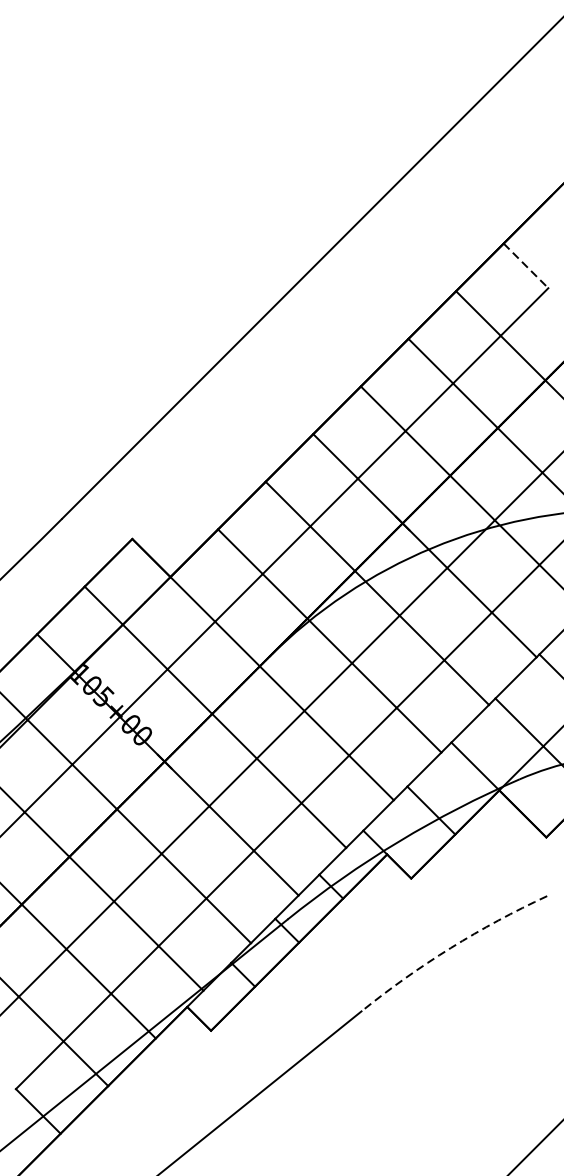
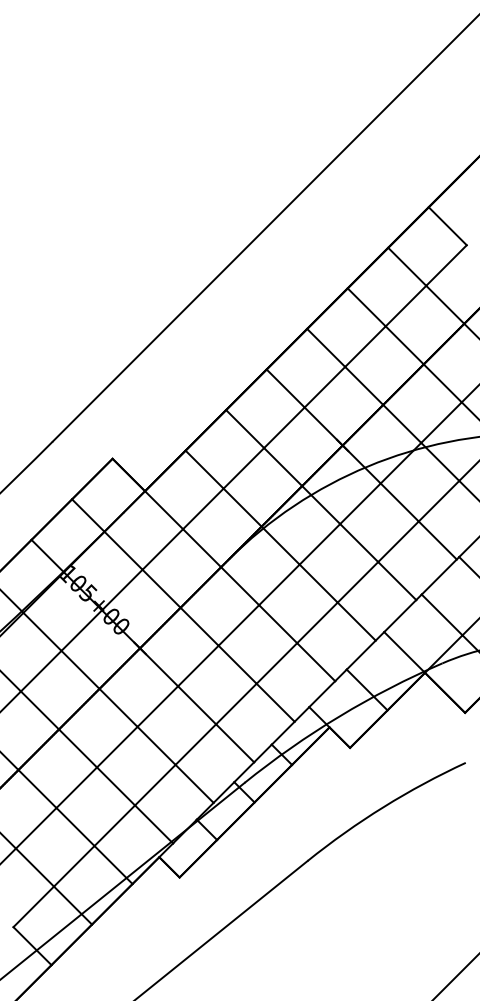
line: (525, 266) -> (447, 226), dashed -> solid
arc: (450, 948) -> (383, 807), dashed -> solid

